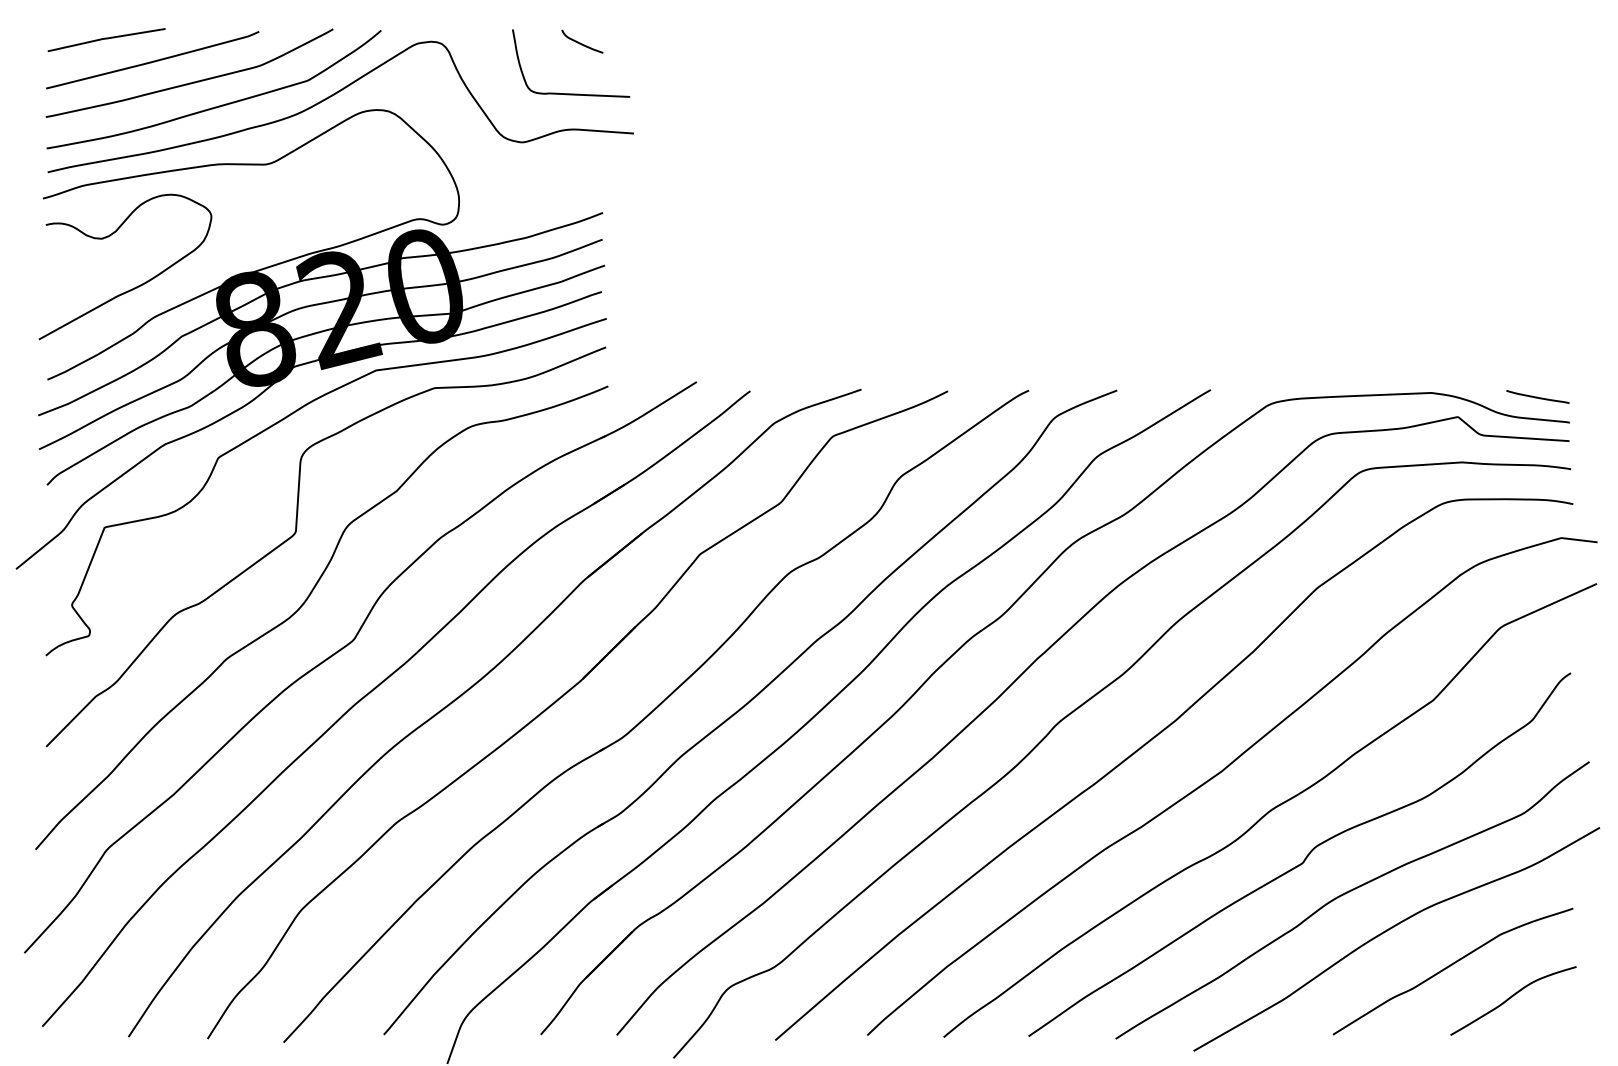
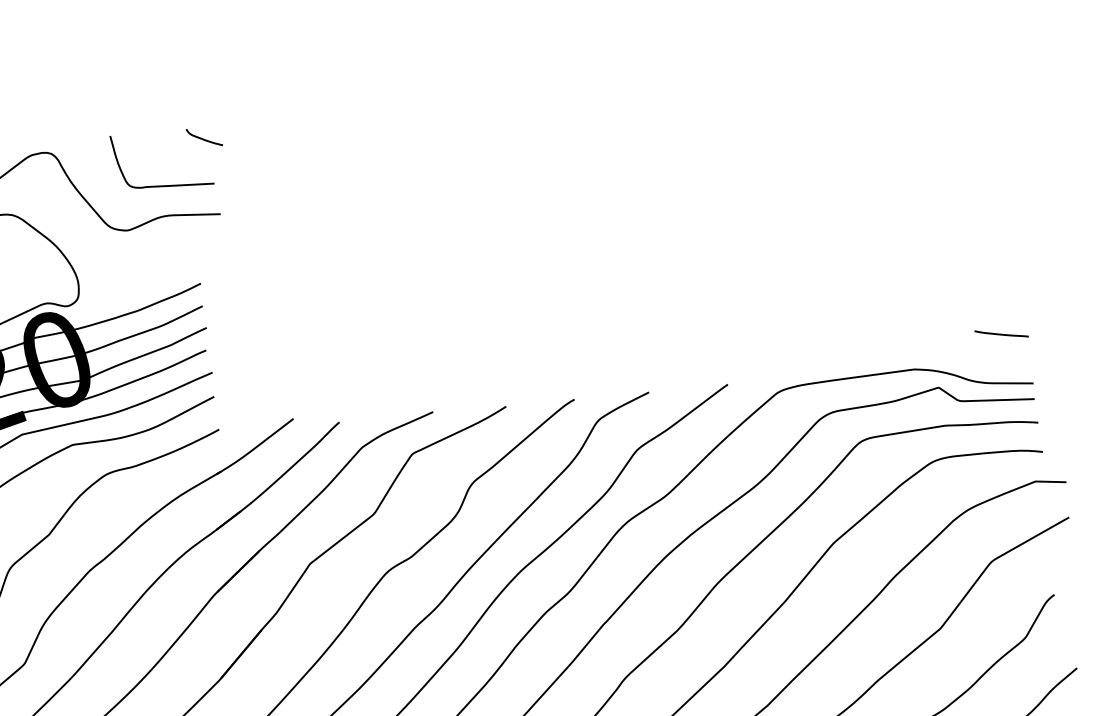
curve: (582, 43) -> (204, 139), moved
line: (1537, 396) -> (1001, 333), moved

